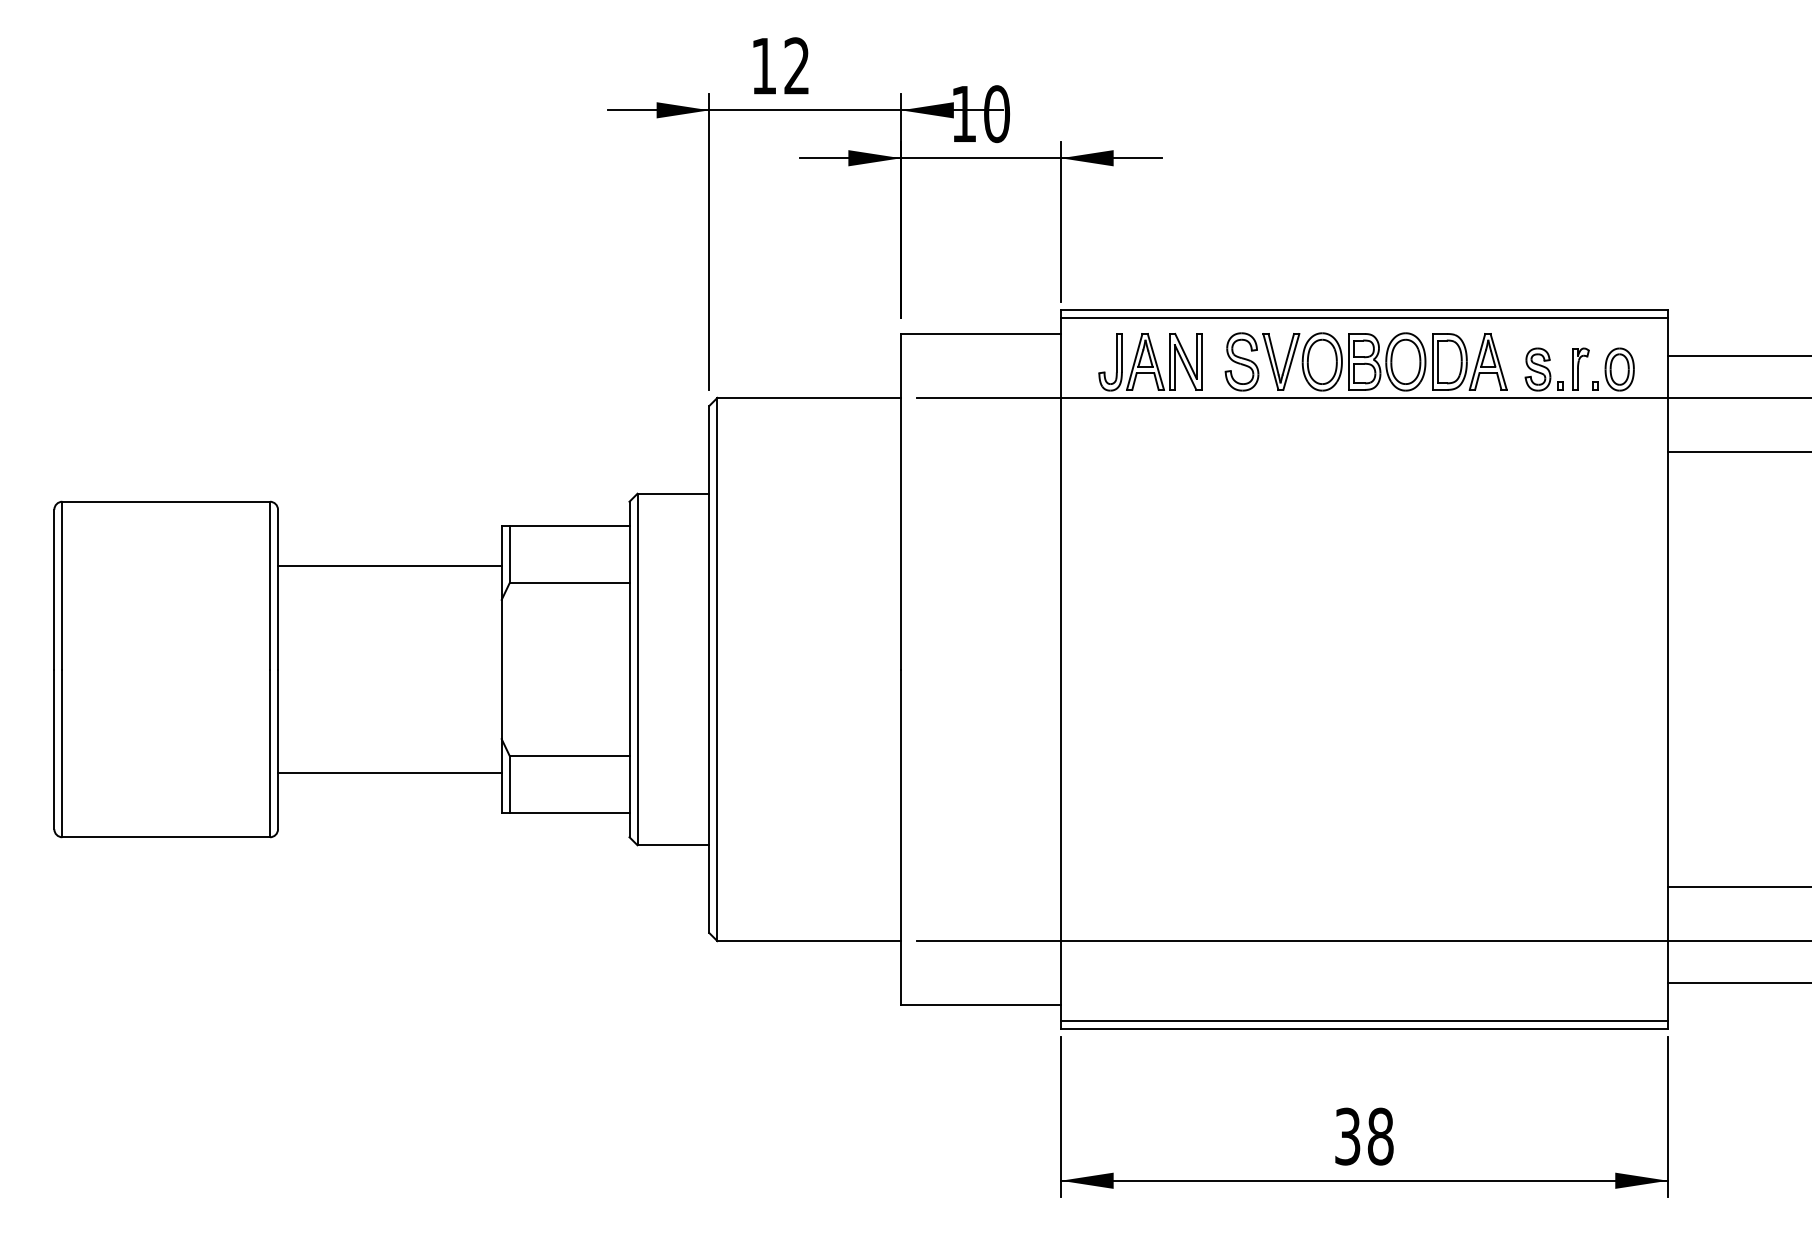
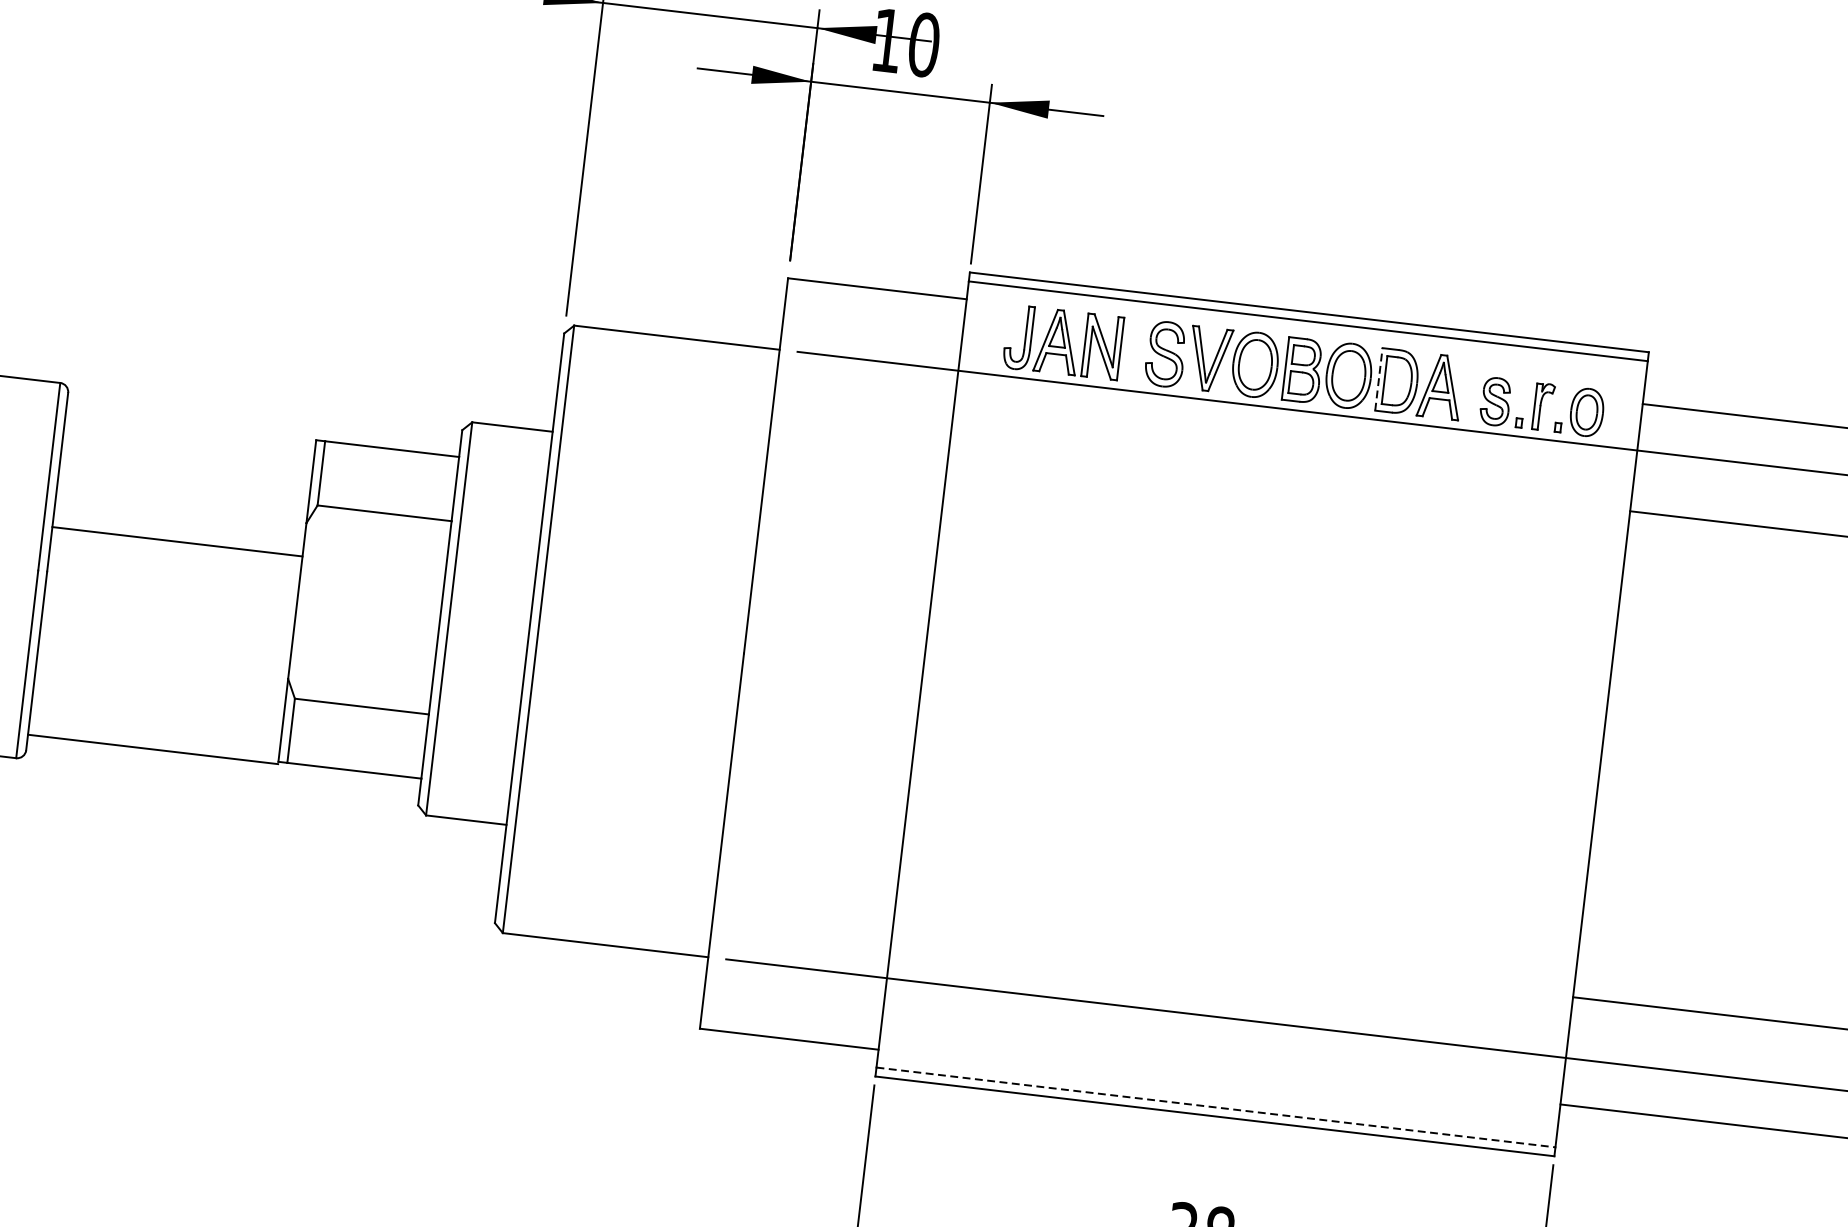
line: (1432, 361) -> (1378, 378), solid -> dashed
line: (389, 565) -> (177, 541), moved
line: (389, 773) -> (152, 749), moved
line: (1364, 1021) -> (1215, 1108), solid -> dashed

